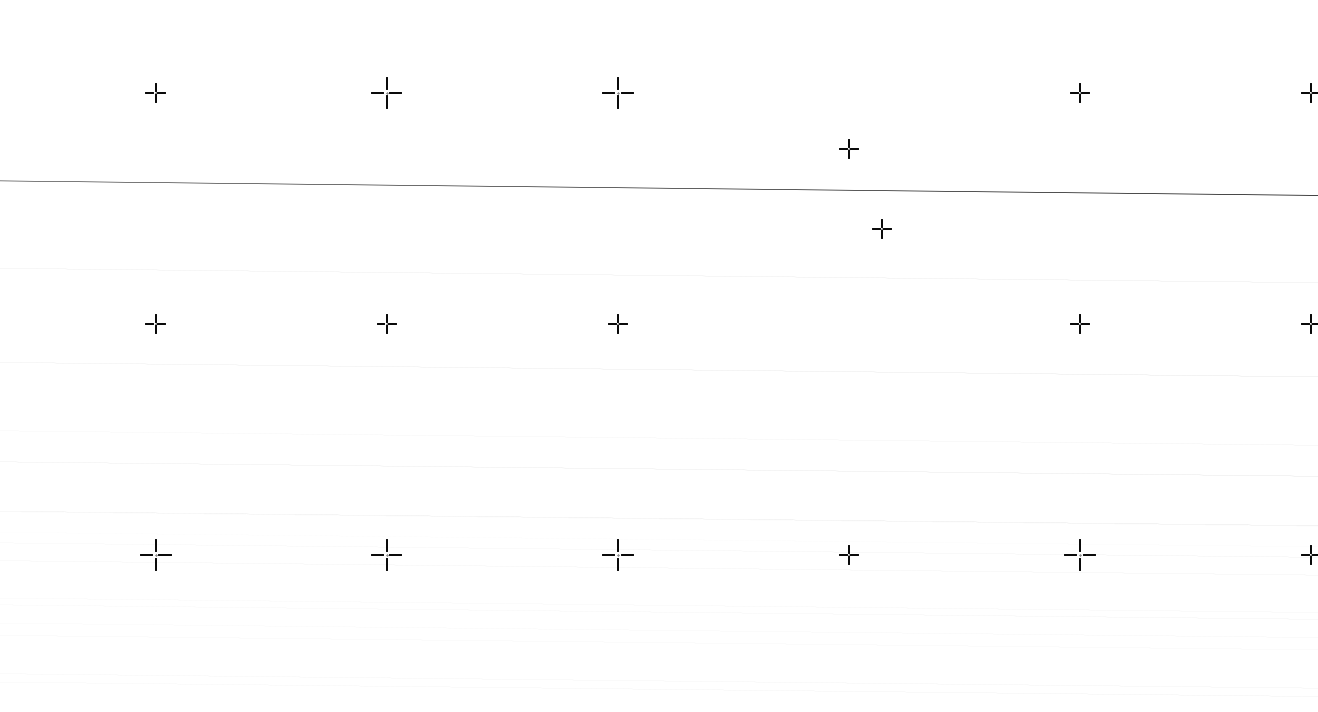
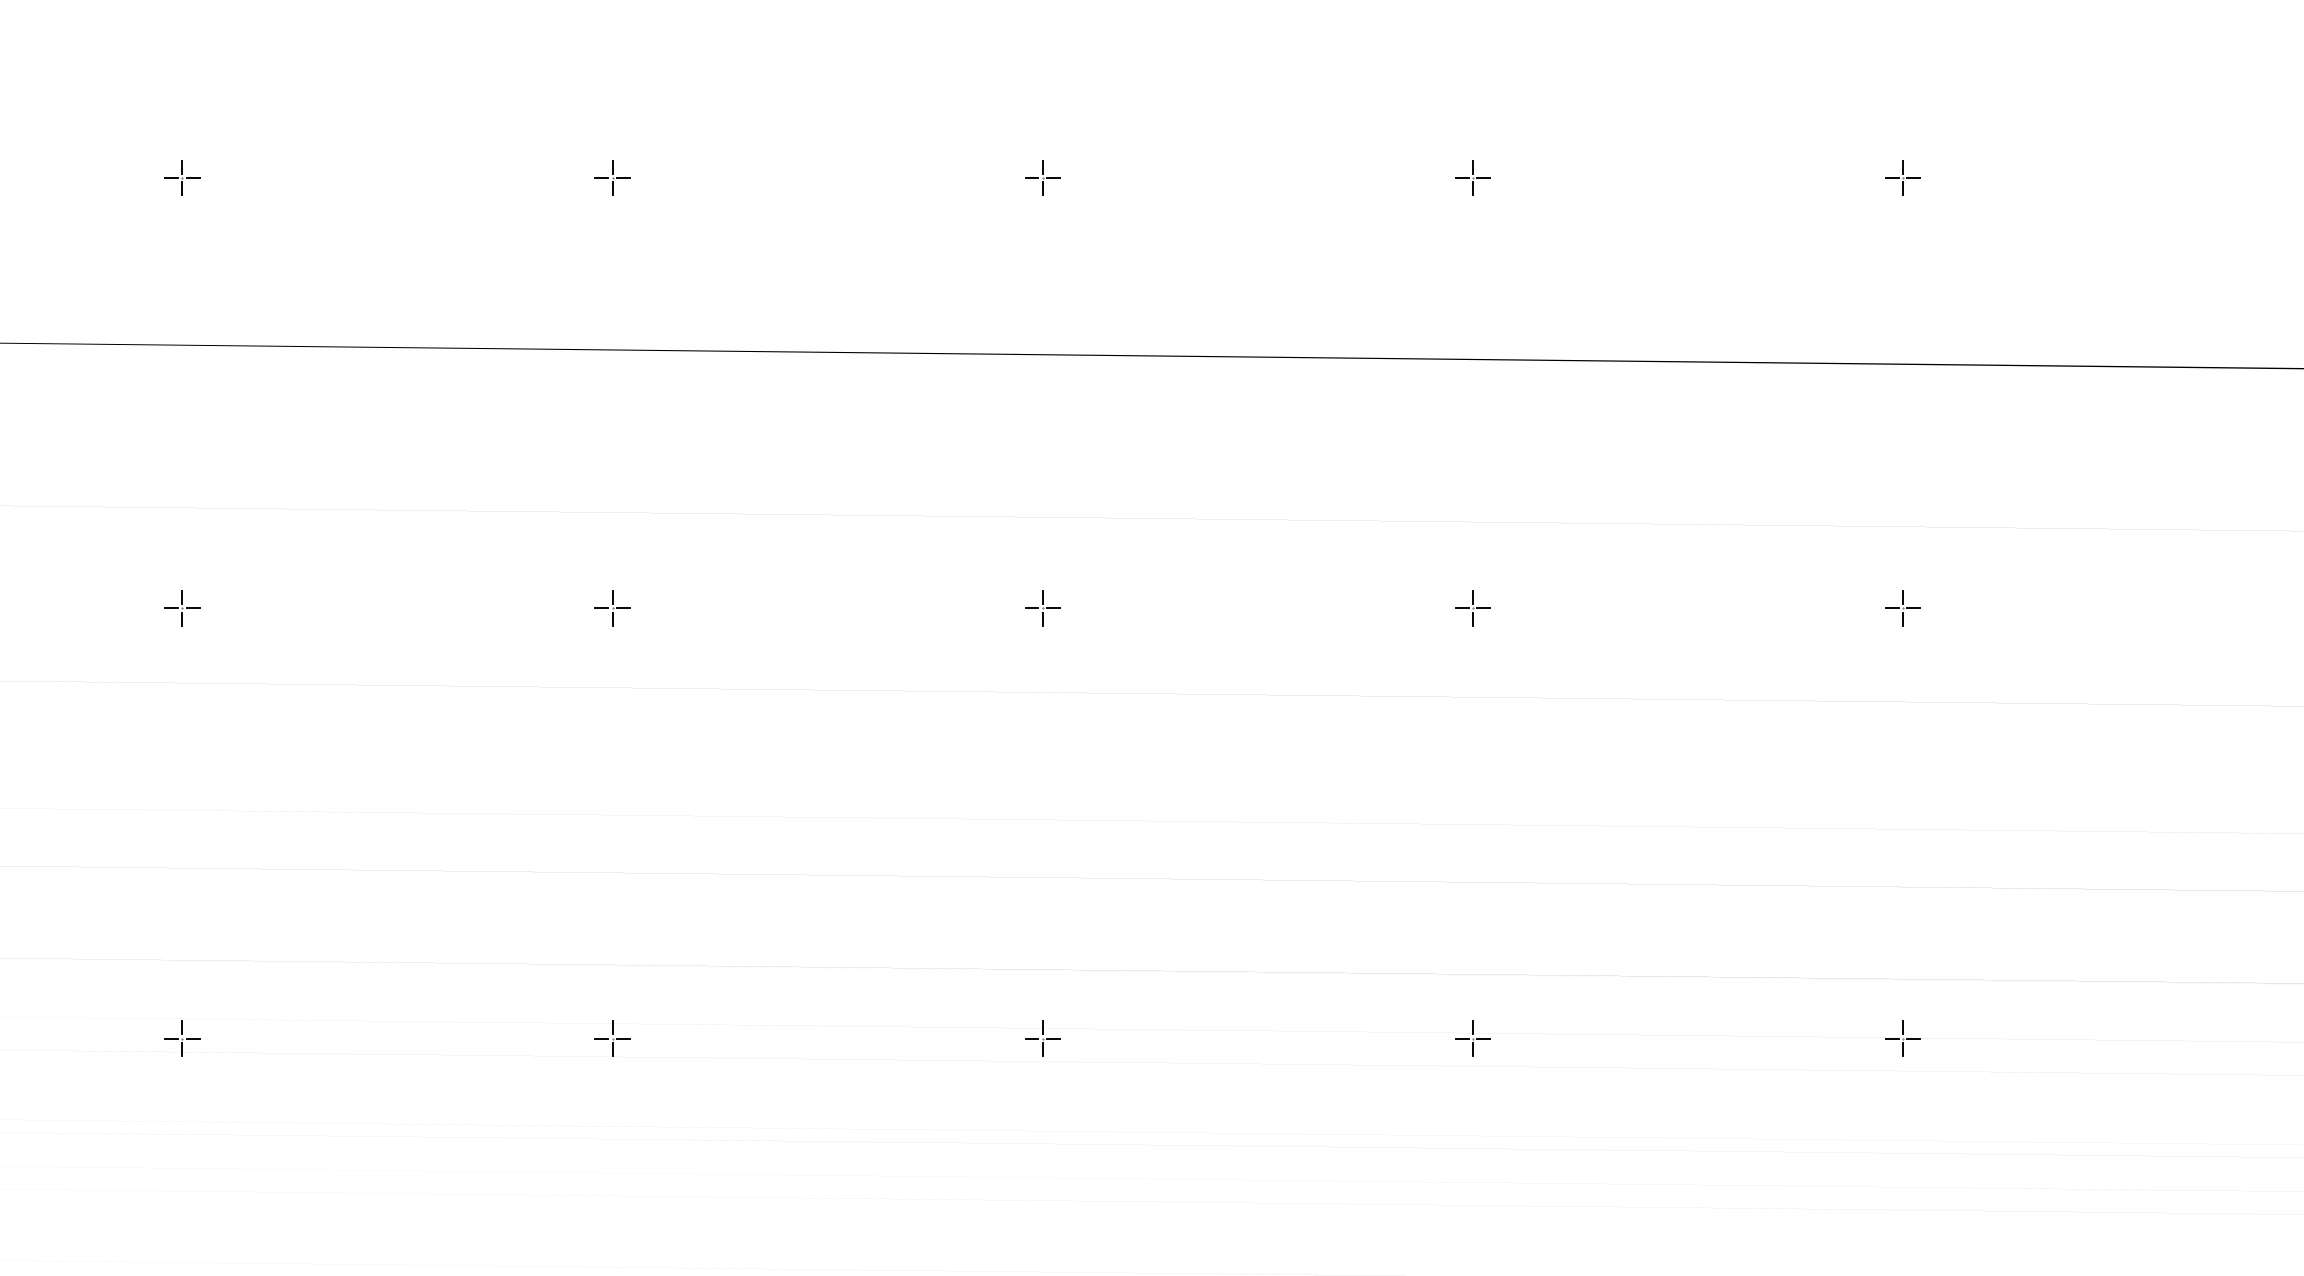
part: (386, 92) -> (612, 177), size x0.62
part: (617, 92) -> (1042, 177), size x0.62
part: (848, 148) -> (1472, 177), moved
part: (881, 228) -> (1472, 607), moved
part: (155, 554) -> (182, 1037), size x0.62
part: (386, 554) -> (612, 1037), size x0.62
part: (617, 554) -> (1042, 1037), size x0.62
part: (1079, 554) -> (1902, 1037), size x0.62

